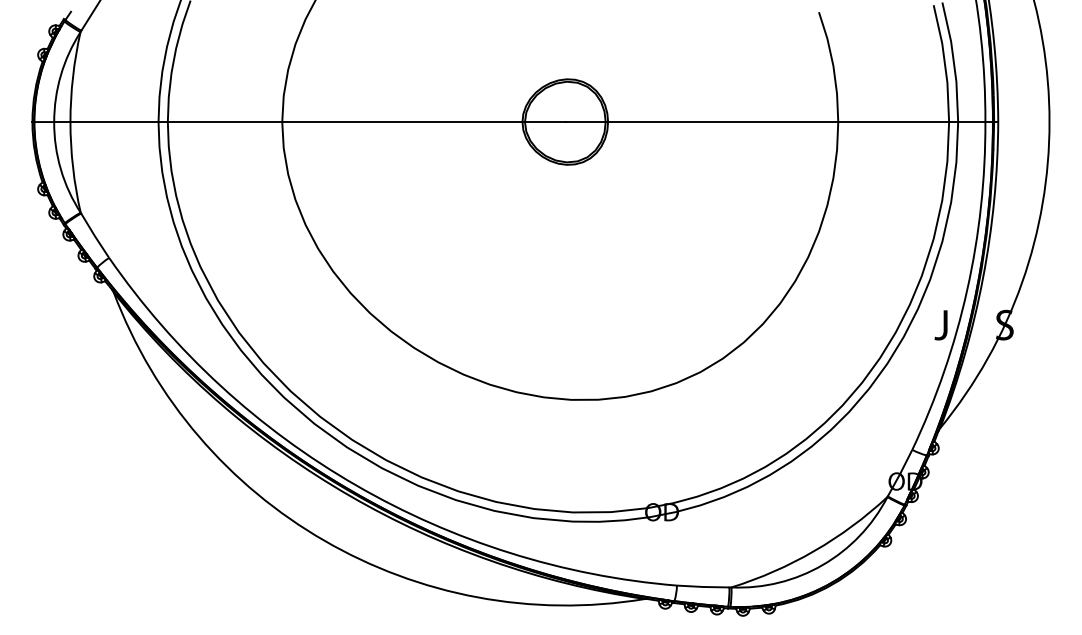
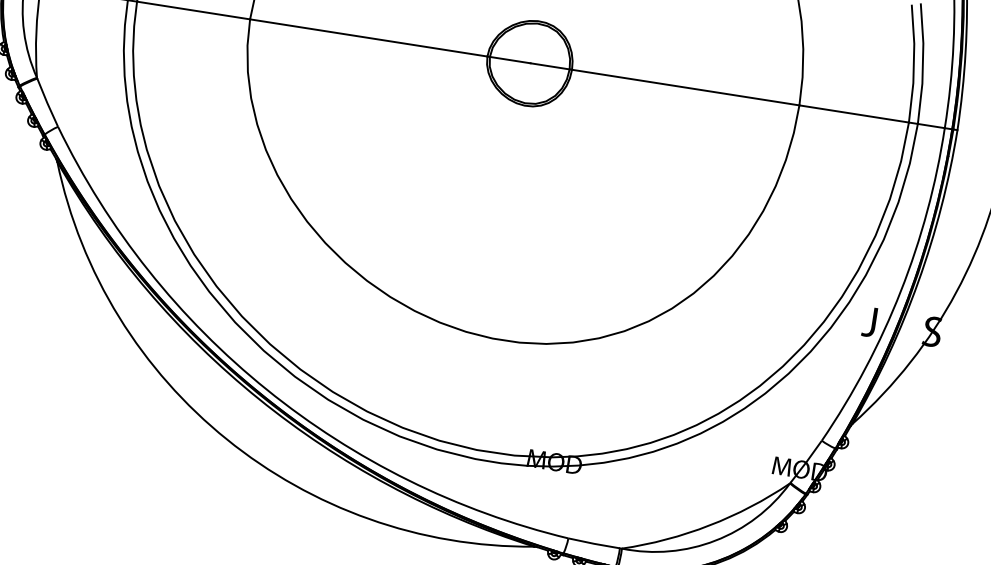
fill: (876, 481) -> (781, 466), added
fill: (633, 512) -> (536, 459), added

